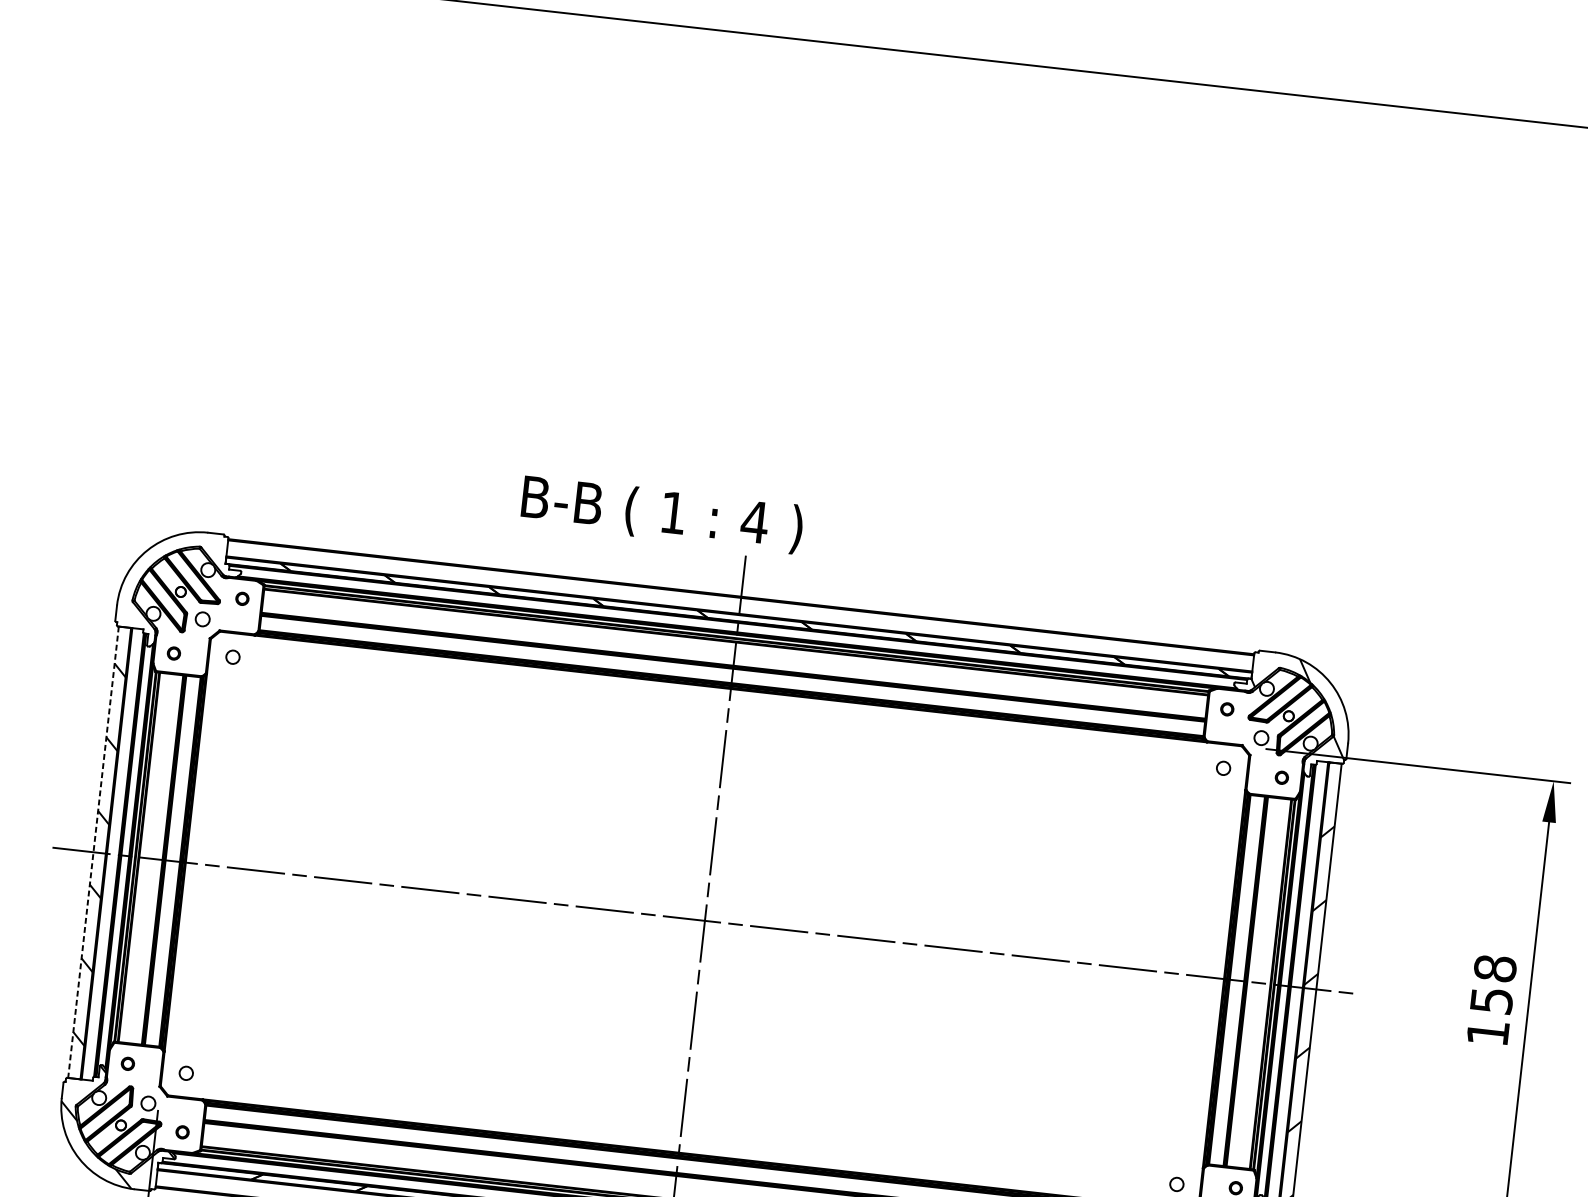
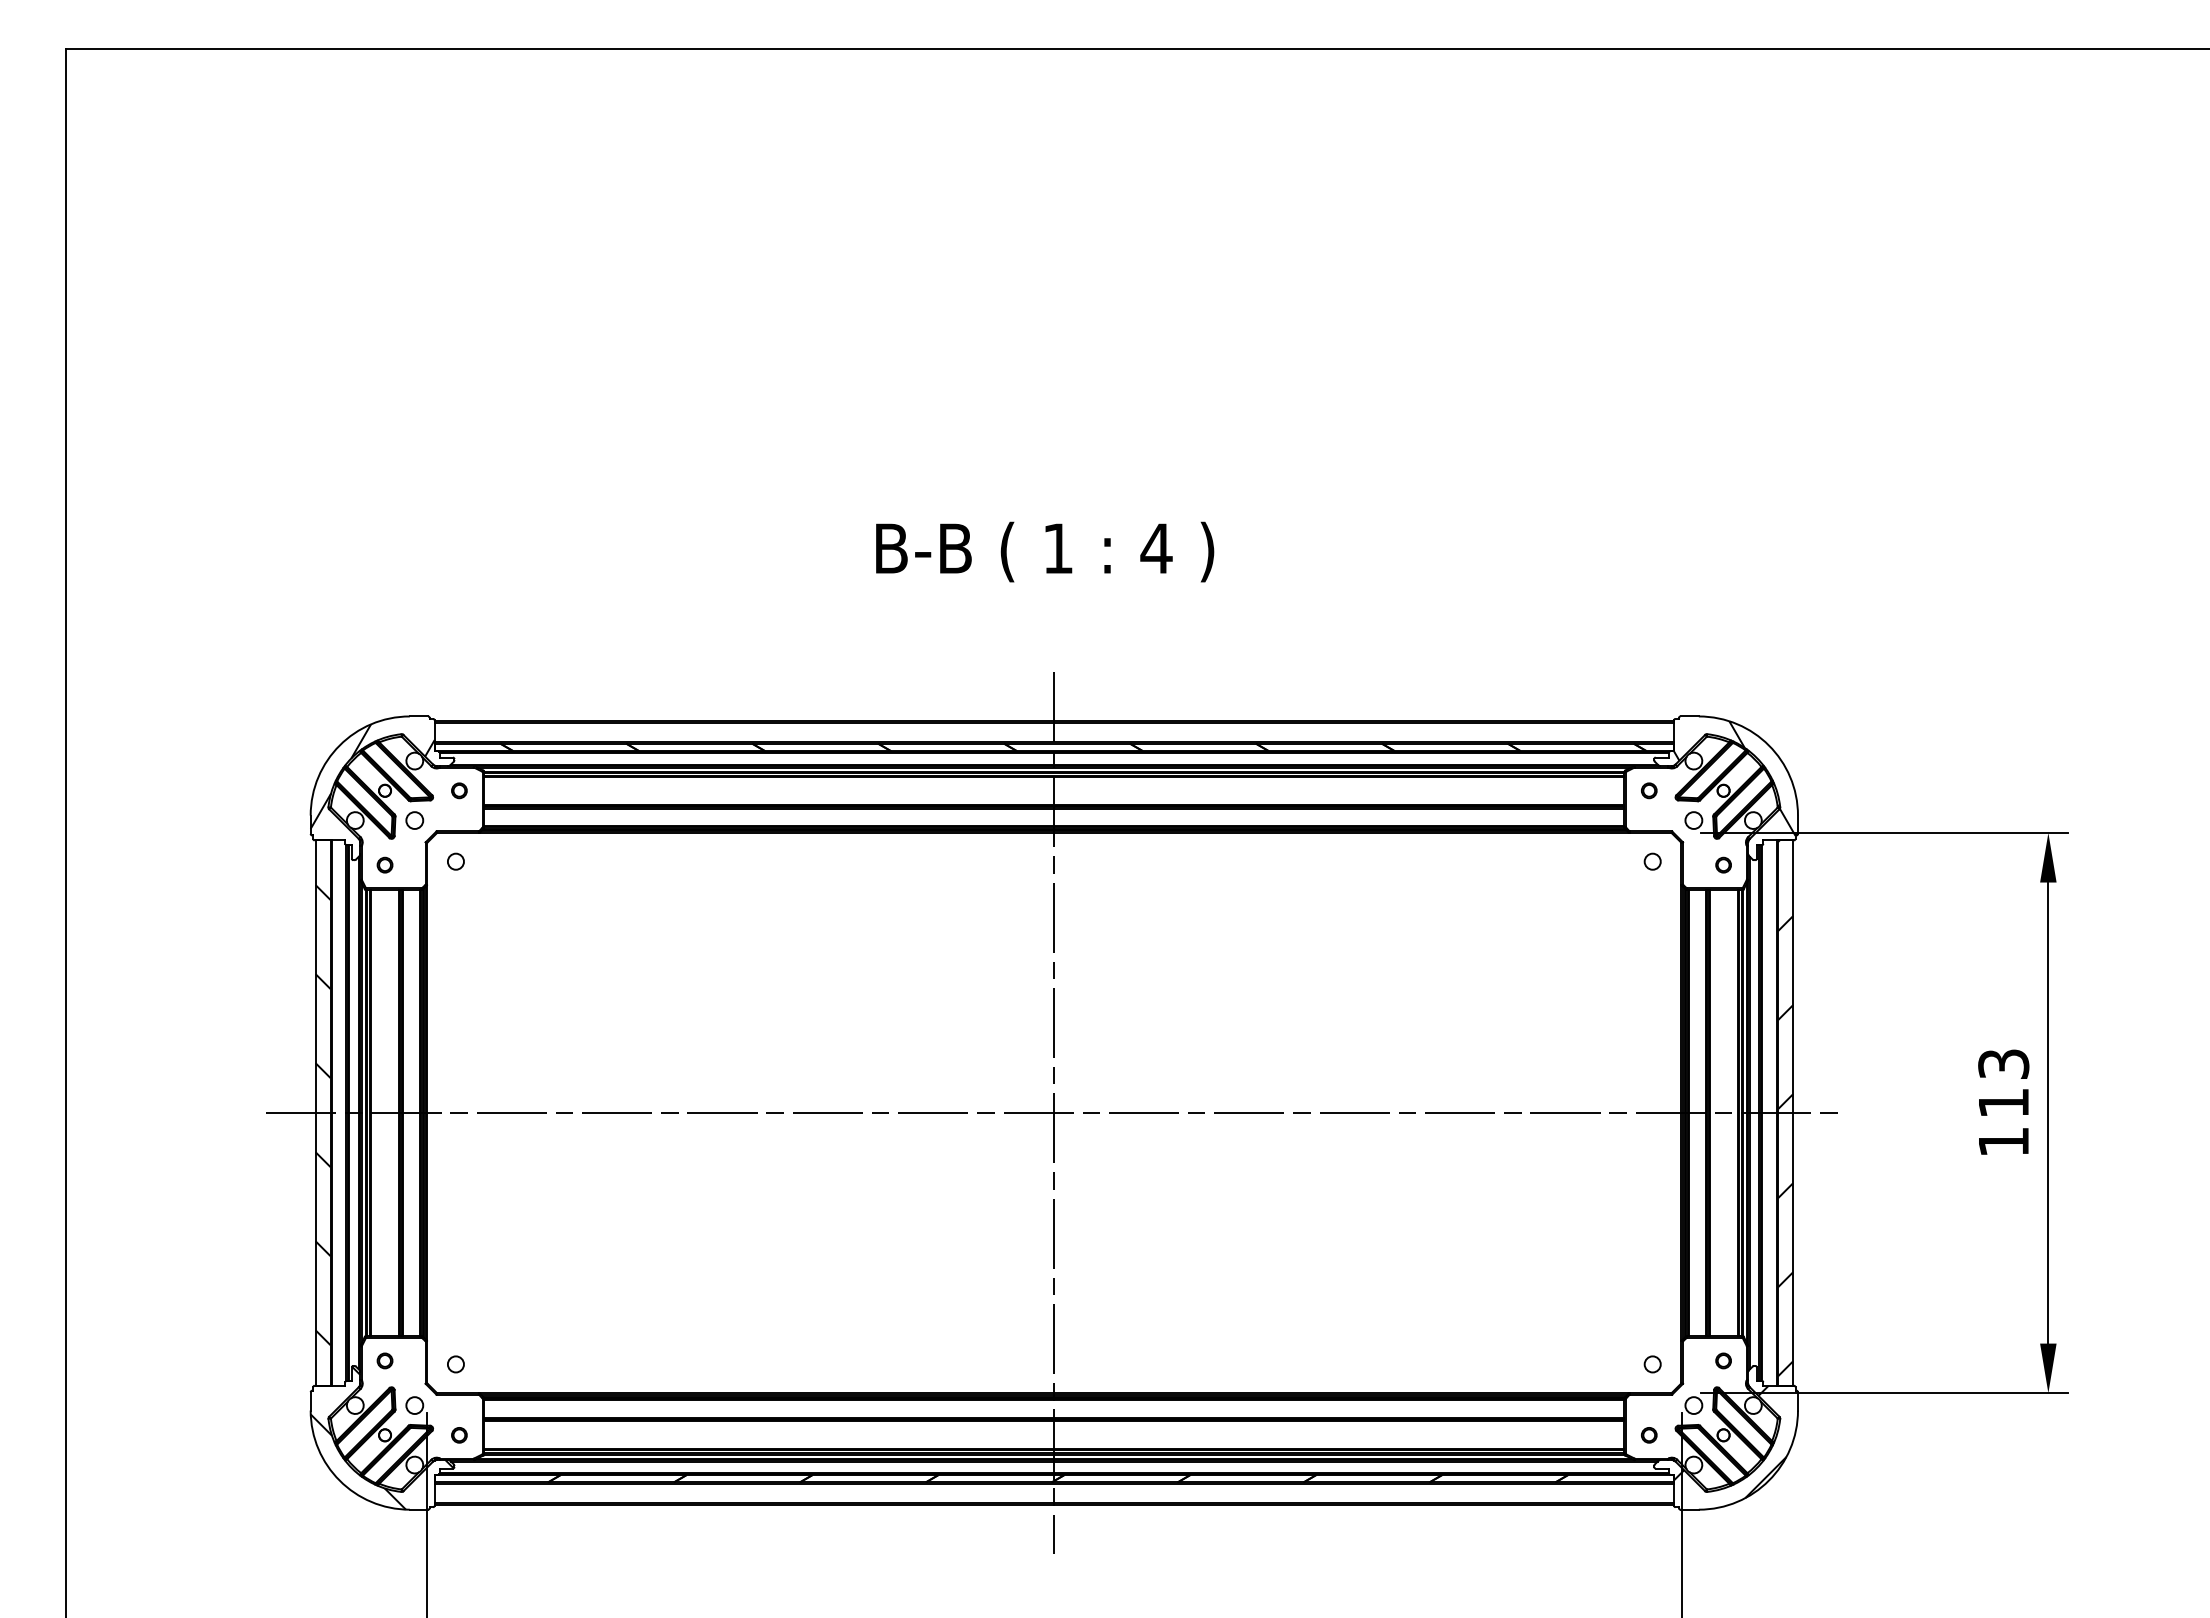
text: (662, 514) -> (1045, 551), moved
hatch: (171, 578) -> (372, 776), added
line: (93, 852) -> (315, 1113), dashed -> solid
text: (1493, 984) -> (2003, 1083), 158 -> 113

